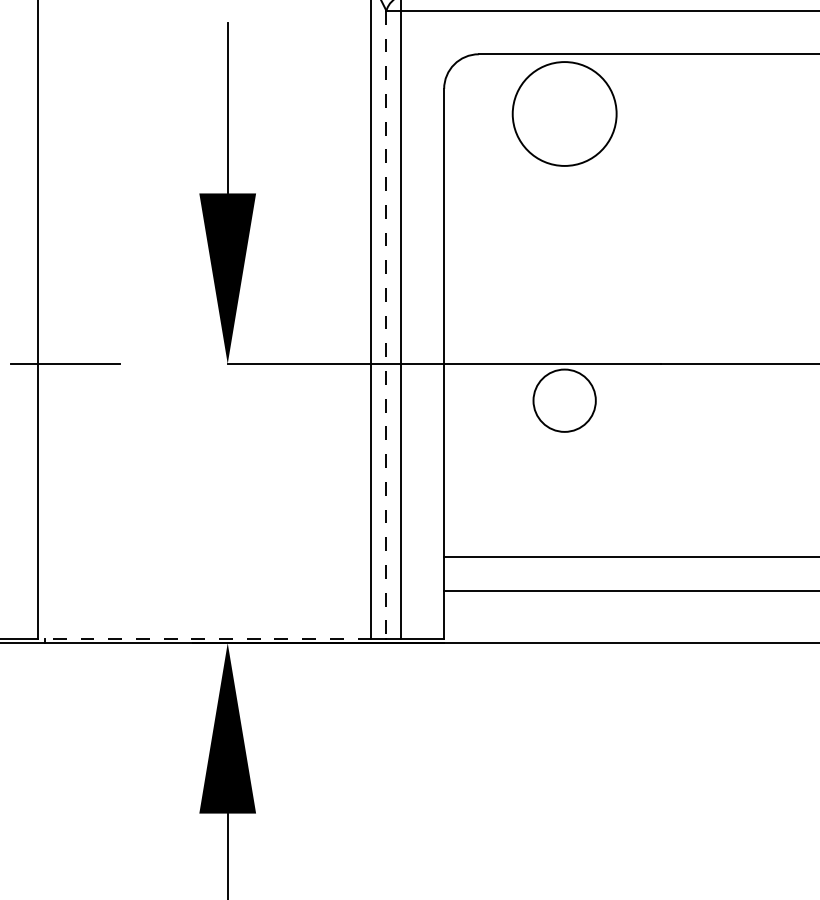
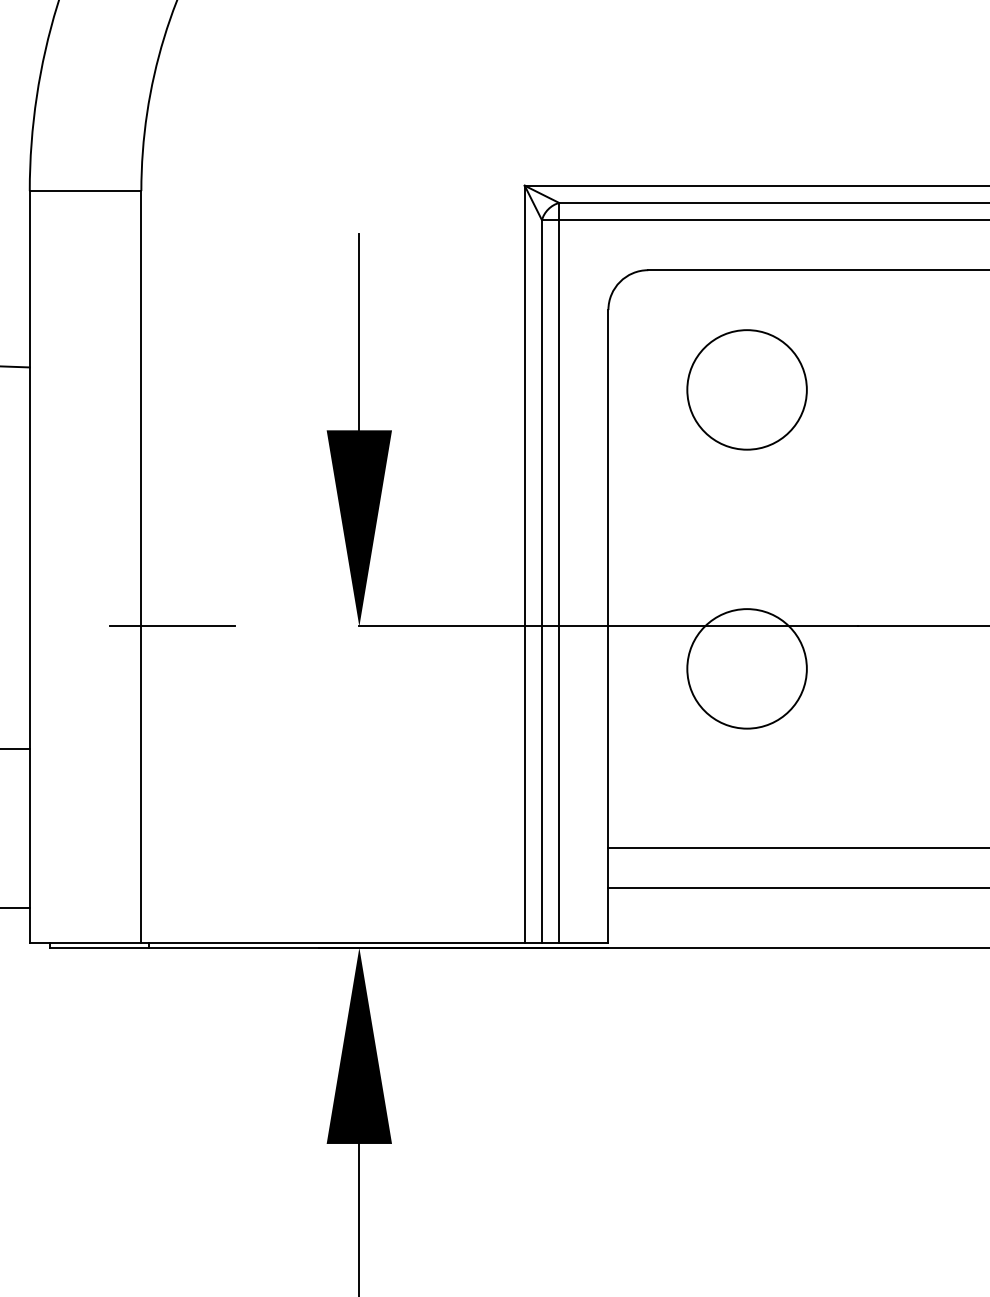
circle: (564, 113) -> (746, 389), moved
line: (386, 325) -> (542, 582), dashed -> solid
circle: (564, 400) -> (746, 668), size x1.67
line: (205, 638) -> (333, 942), dashed -> solid

